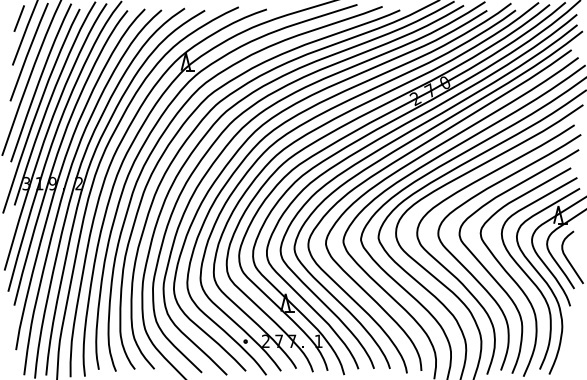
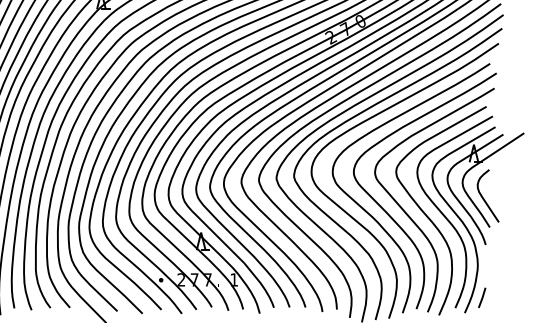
line: (566, 359) -> (482, 298), added

